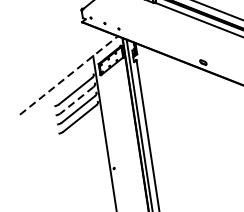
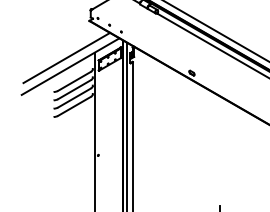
line: (62, 66) -> (66, 57), added
line: (69, 75) -> (71, 66), dashed -> solid
line: (76, 100) -> (74, 89), dashed -> solid

